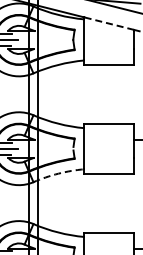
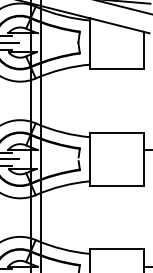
line: (109, 23) -> (117, 24), dashed -> solid
arc: (58, 173) -> (62, 185), dashed -> solid

